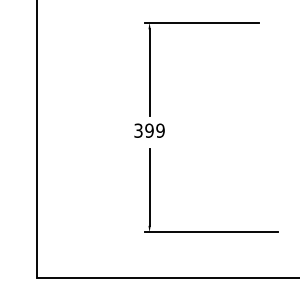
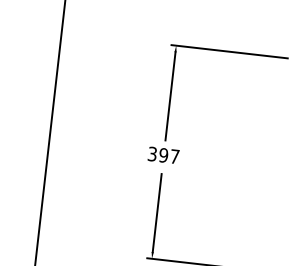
text: (160, 130) -> (174, 156), 399 -> 397

